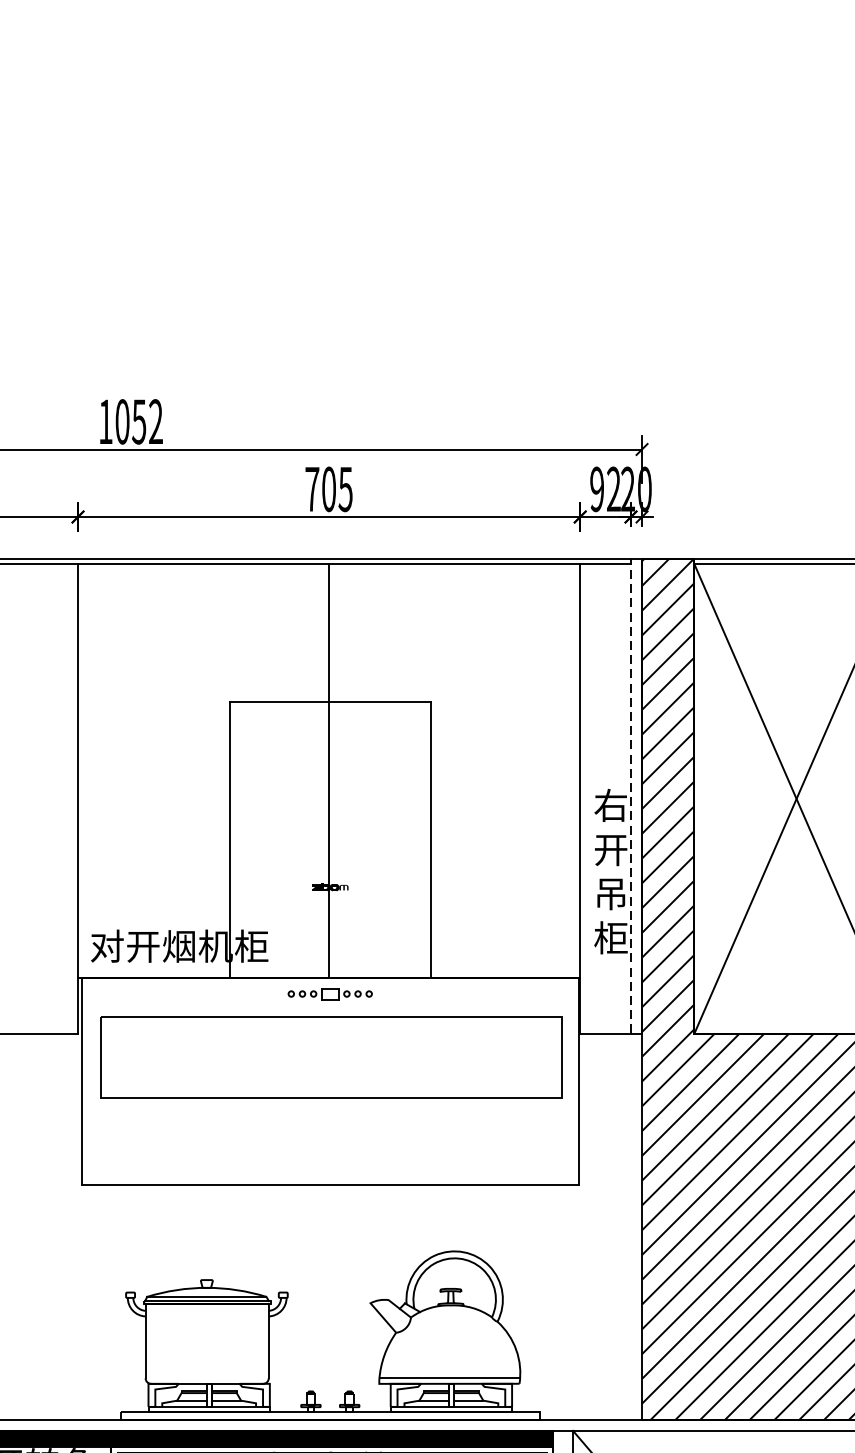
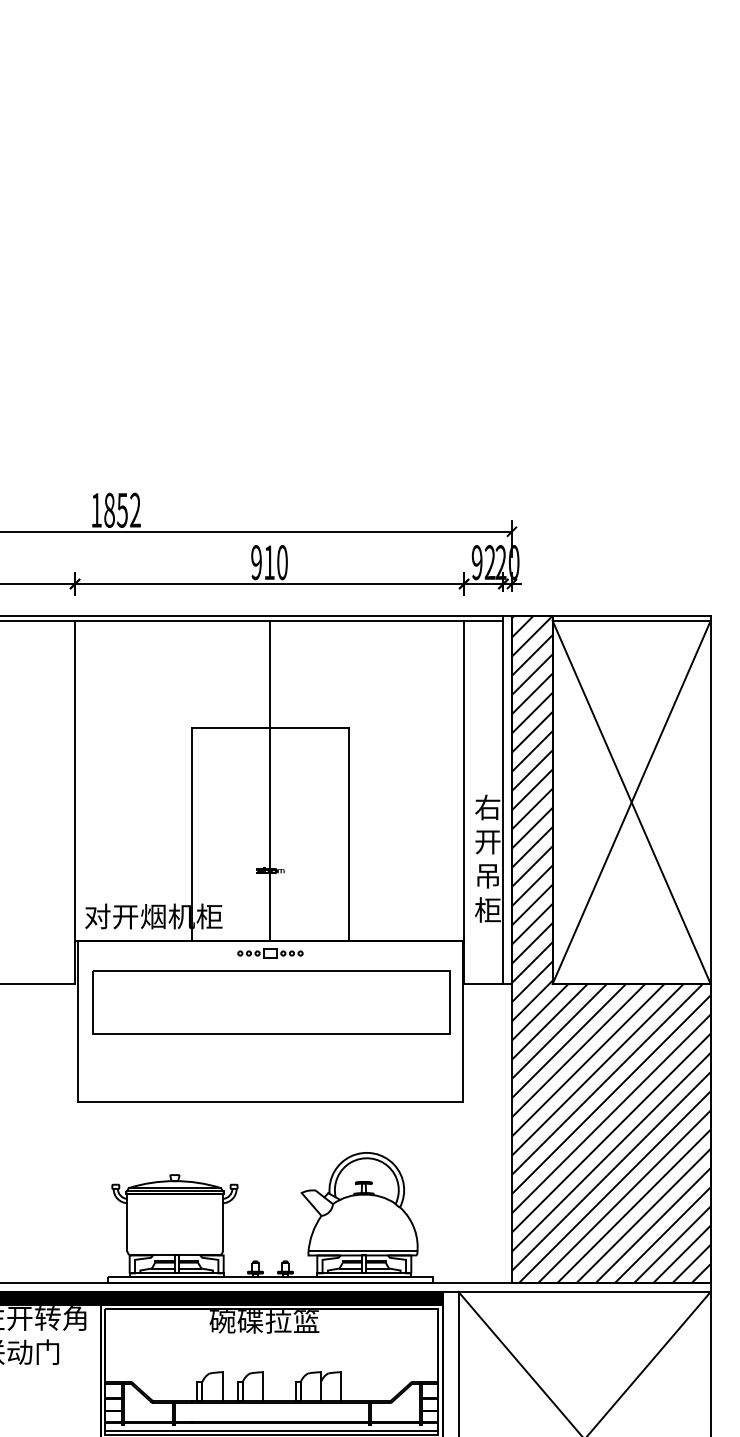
text: (122, 420) -> (109, 509), 1052 -> 1852
text: (329, 489) -> (269, 562), 705 -> 910
line: (631, 796) -> (503, 800), dashed -> solid

